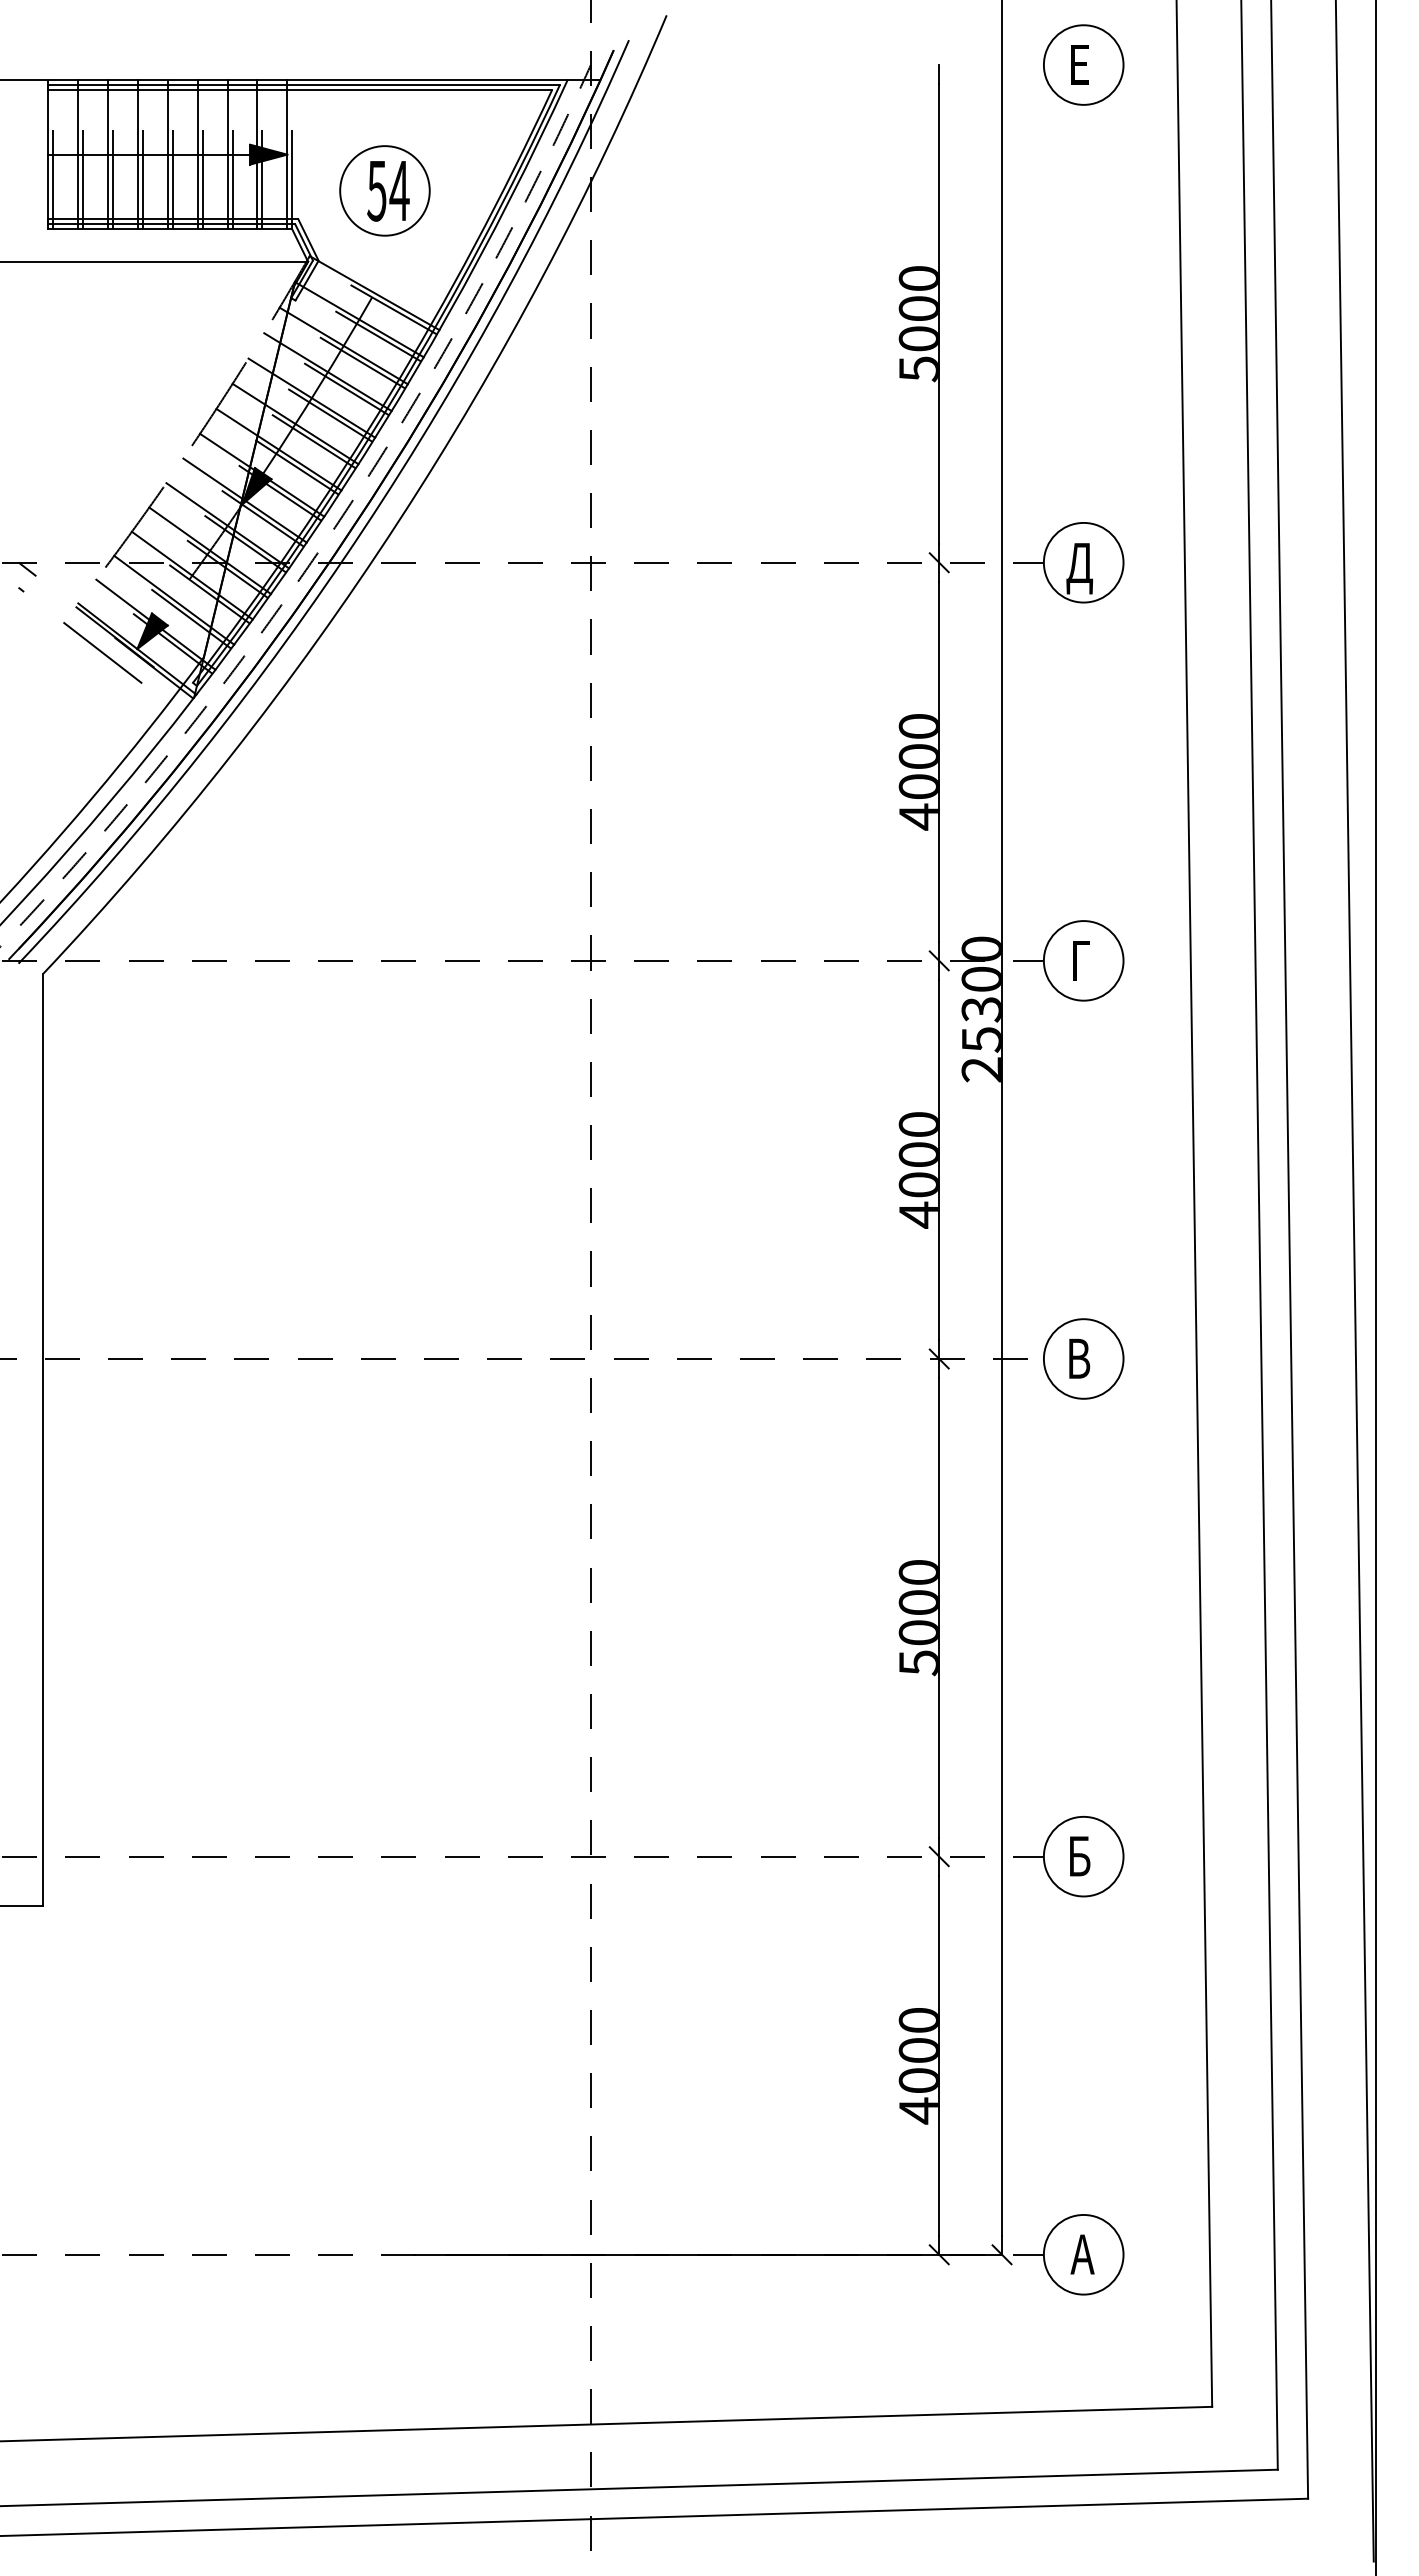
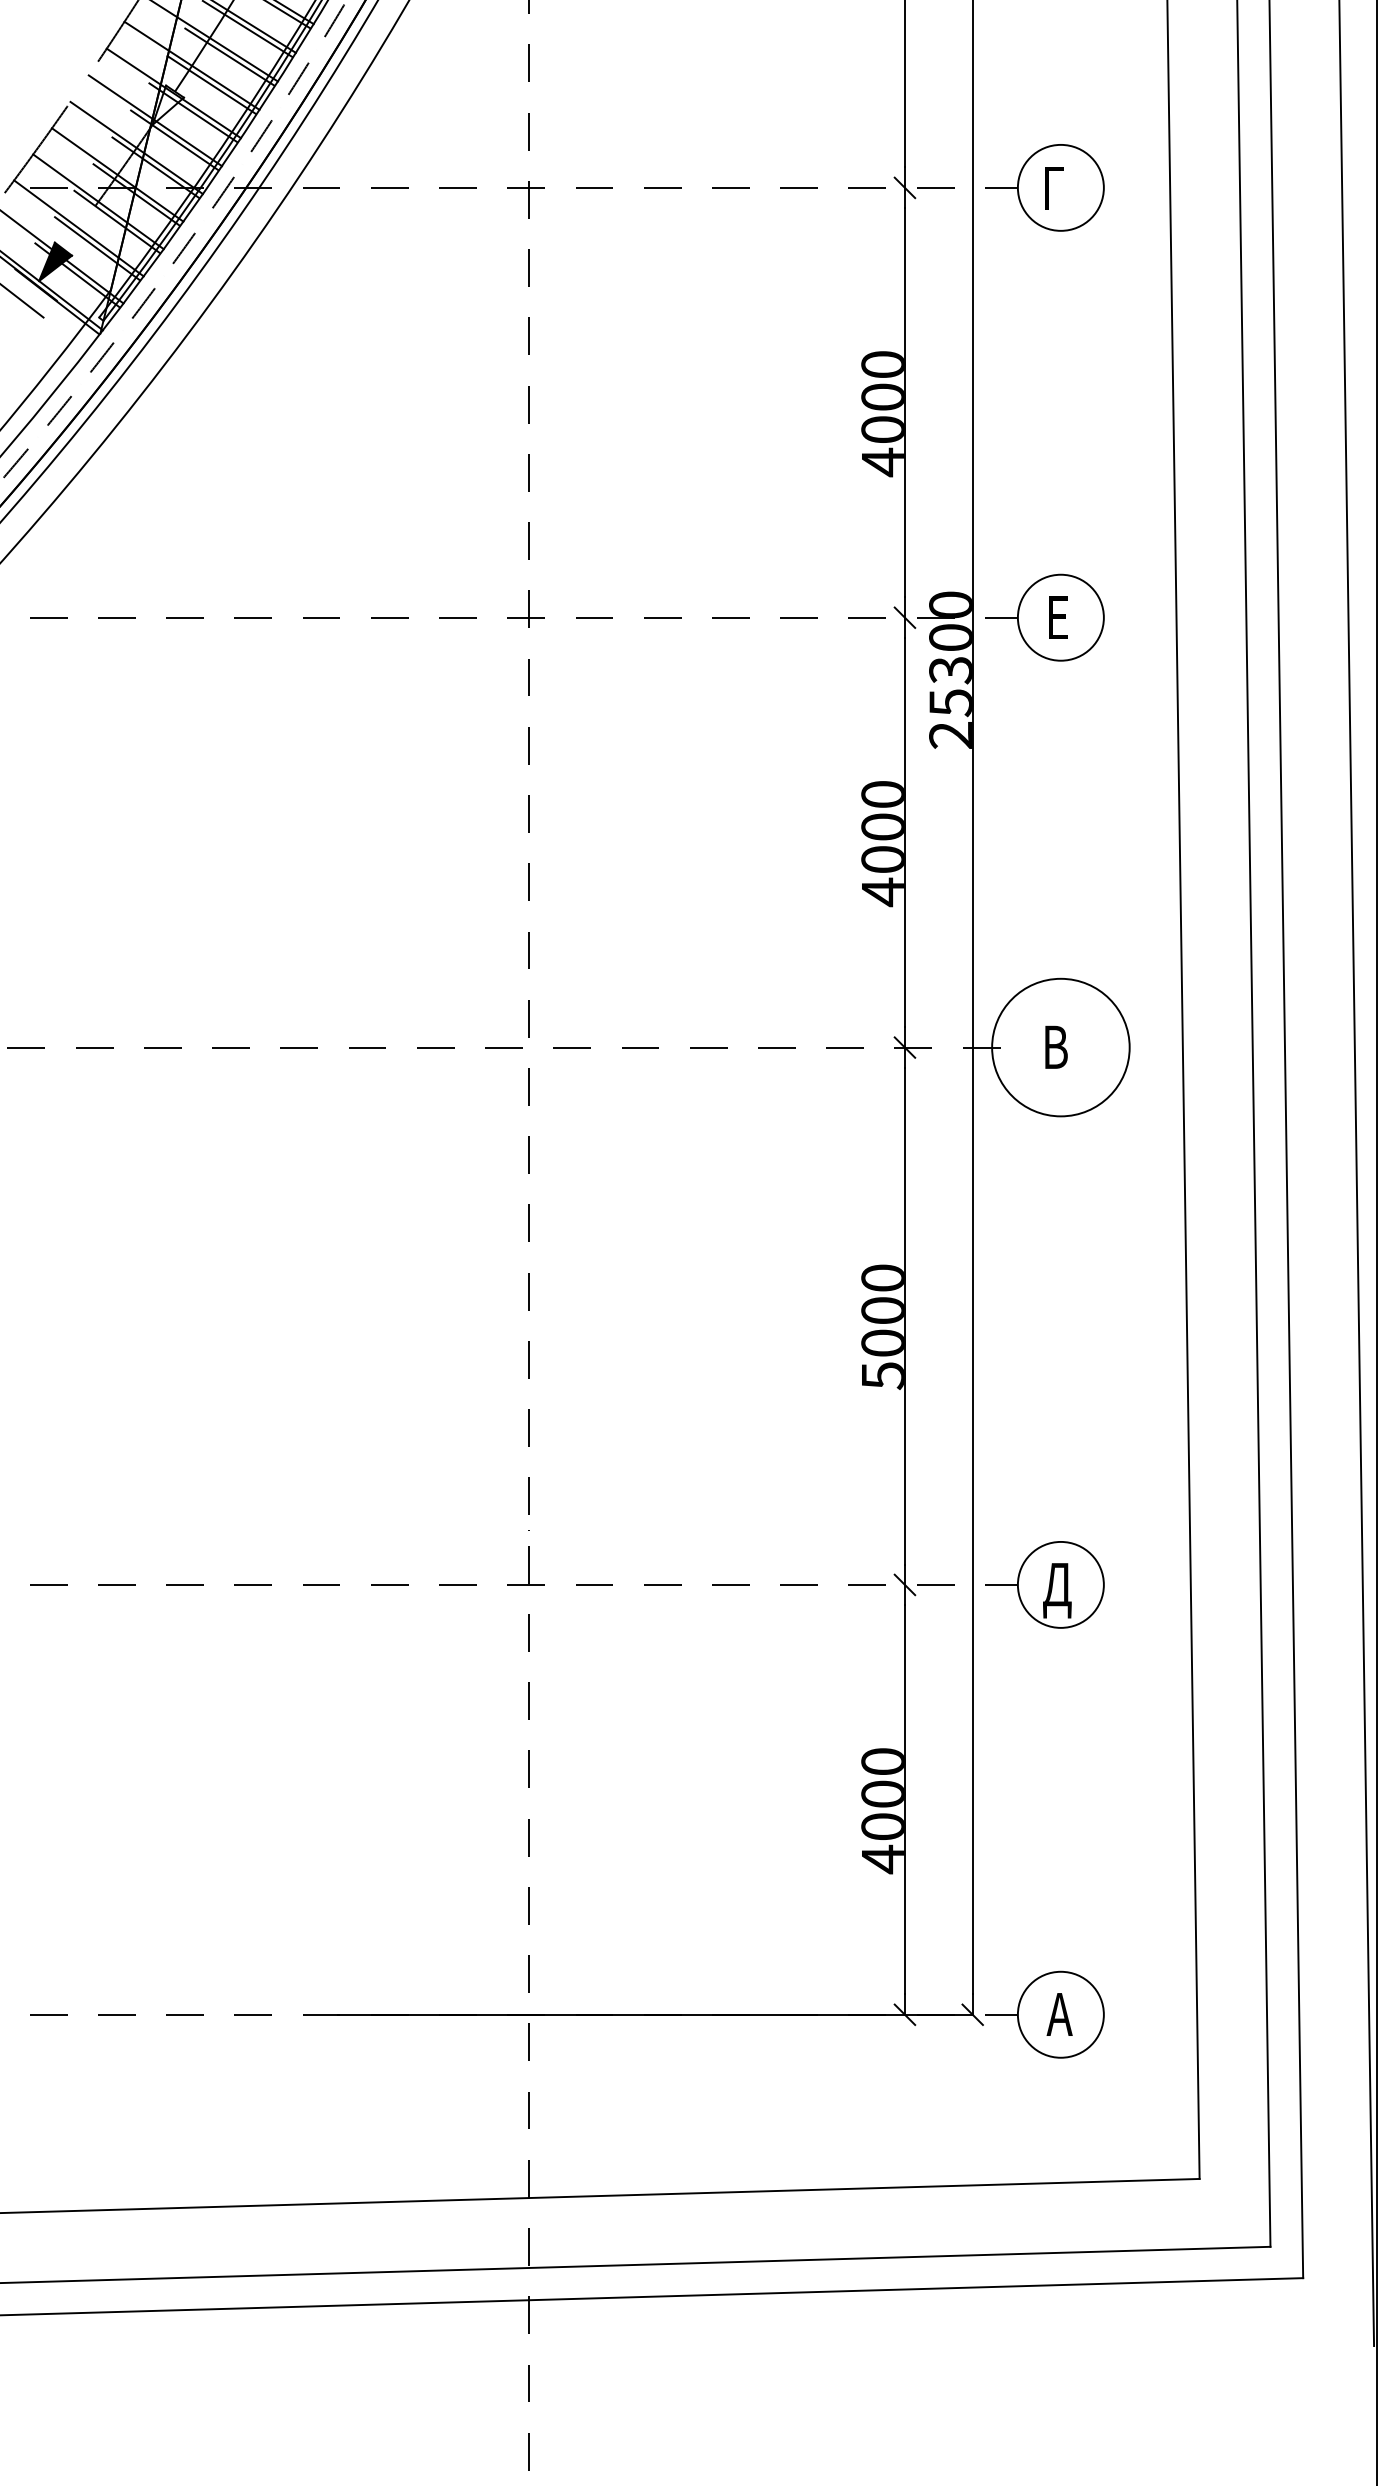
fill: (256, 486) -> (167, 105), removed
text: (1079, 568) -> (1056, 194), Д -> Г
text: (1083, 969) -> (1060, 627), Г -> Е
circle: (1083, 1358) -> (1060, 1047), size x1.6
text: (1080, 1861) -> (1057, 1590), Б -> Д

